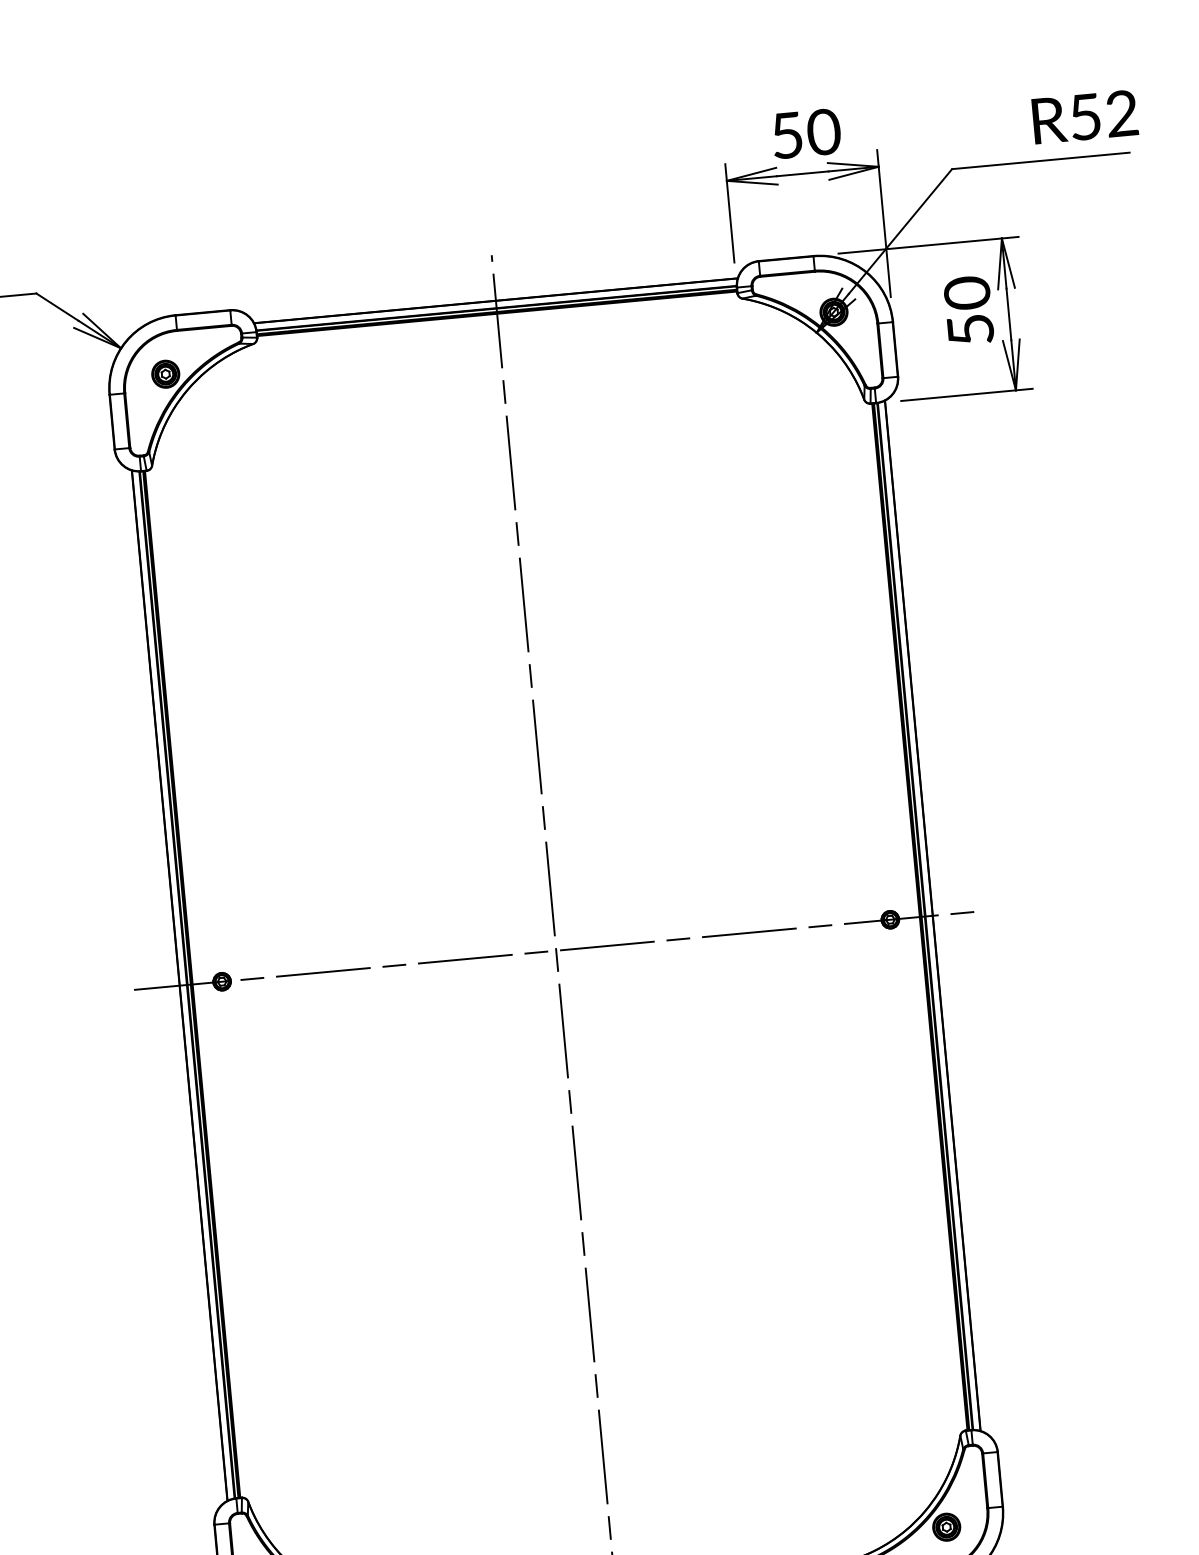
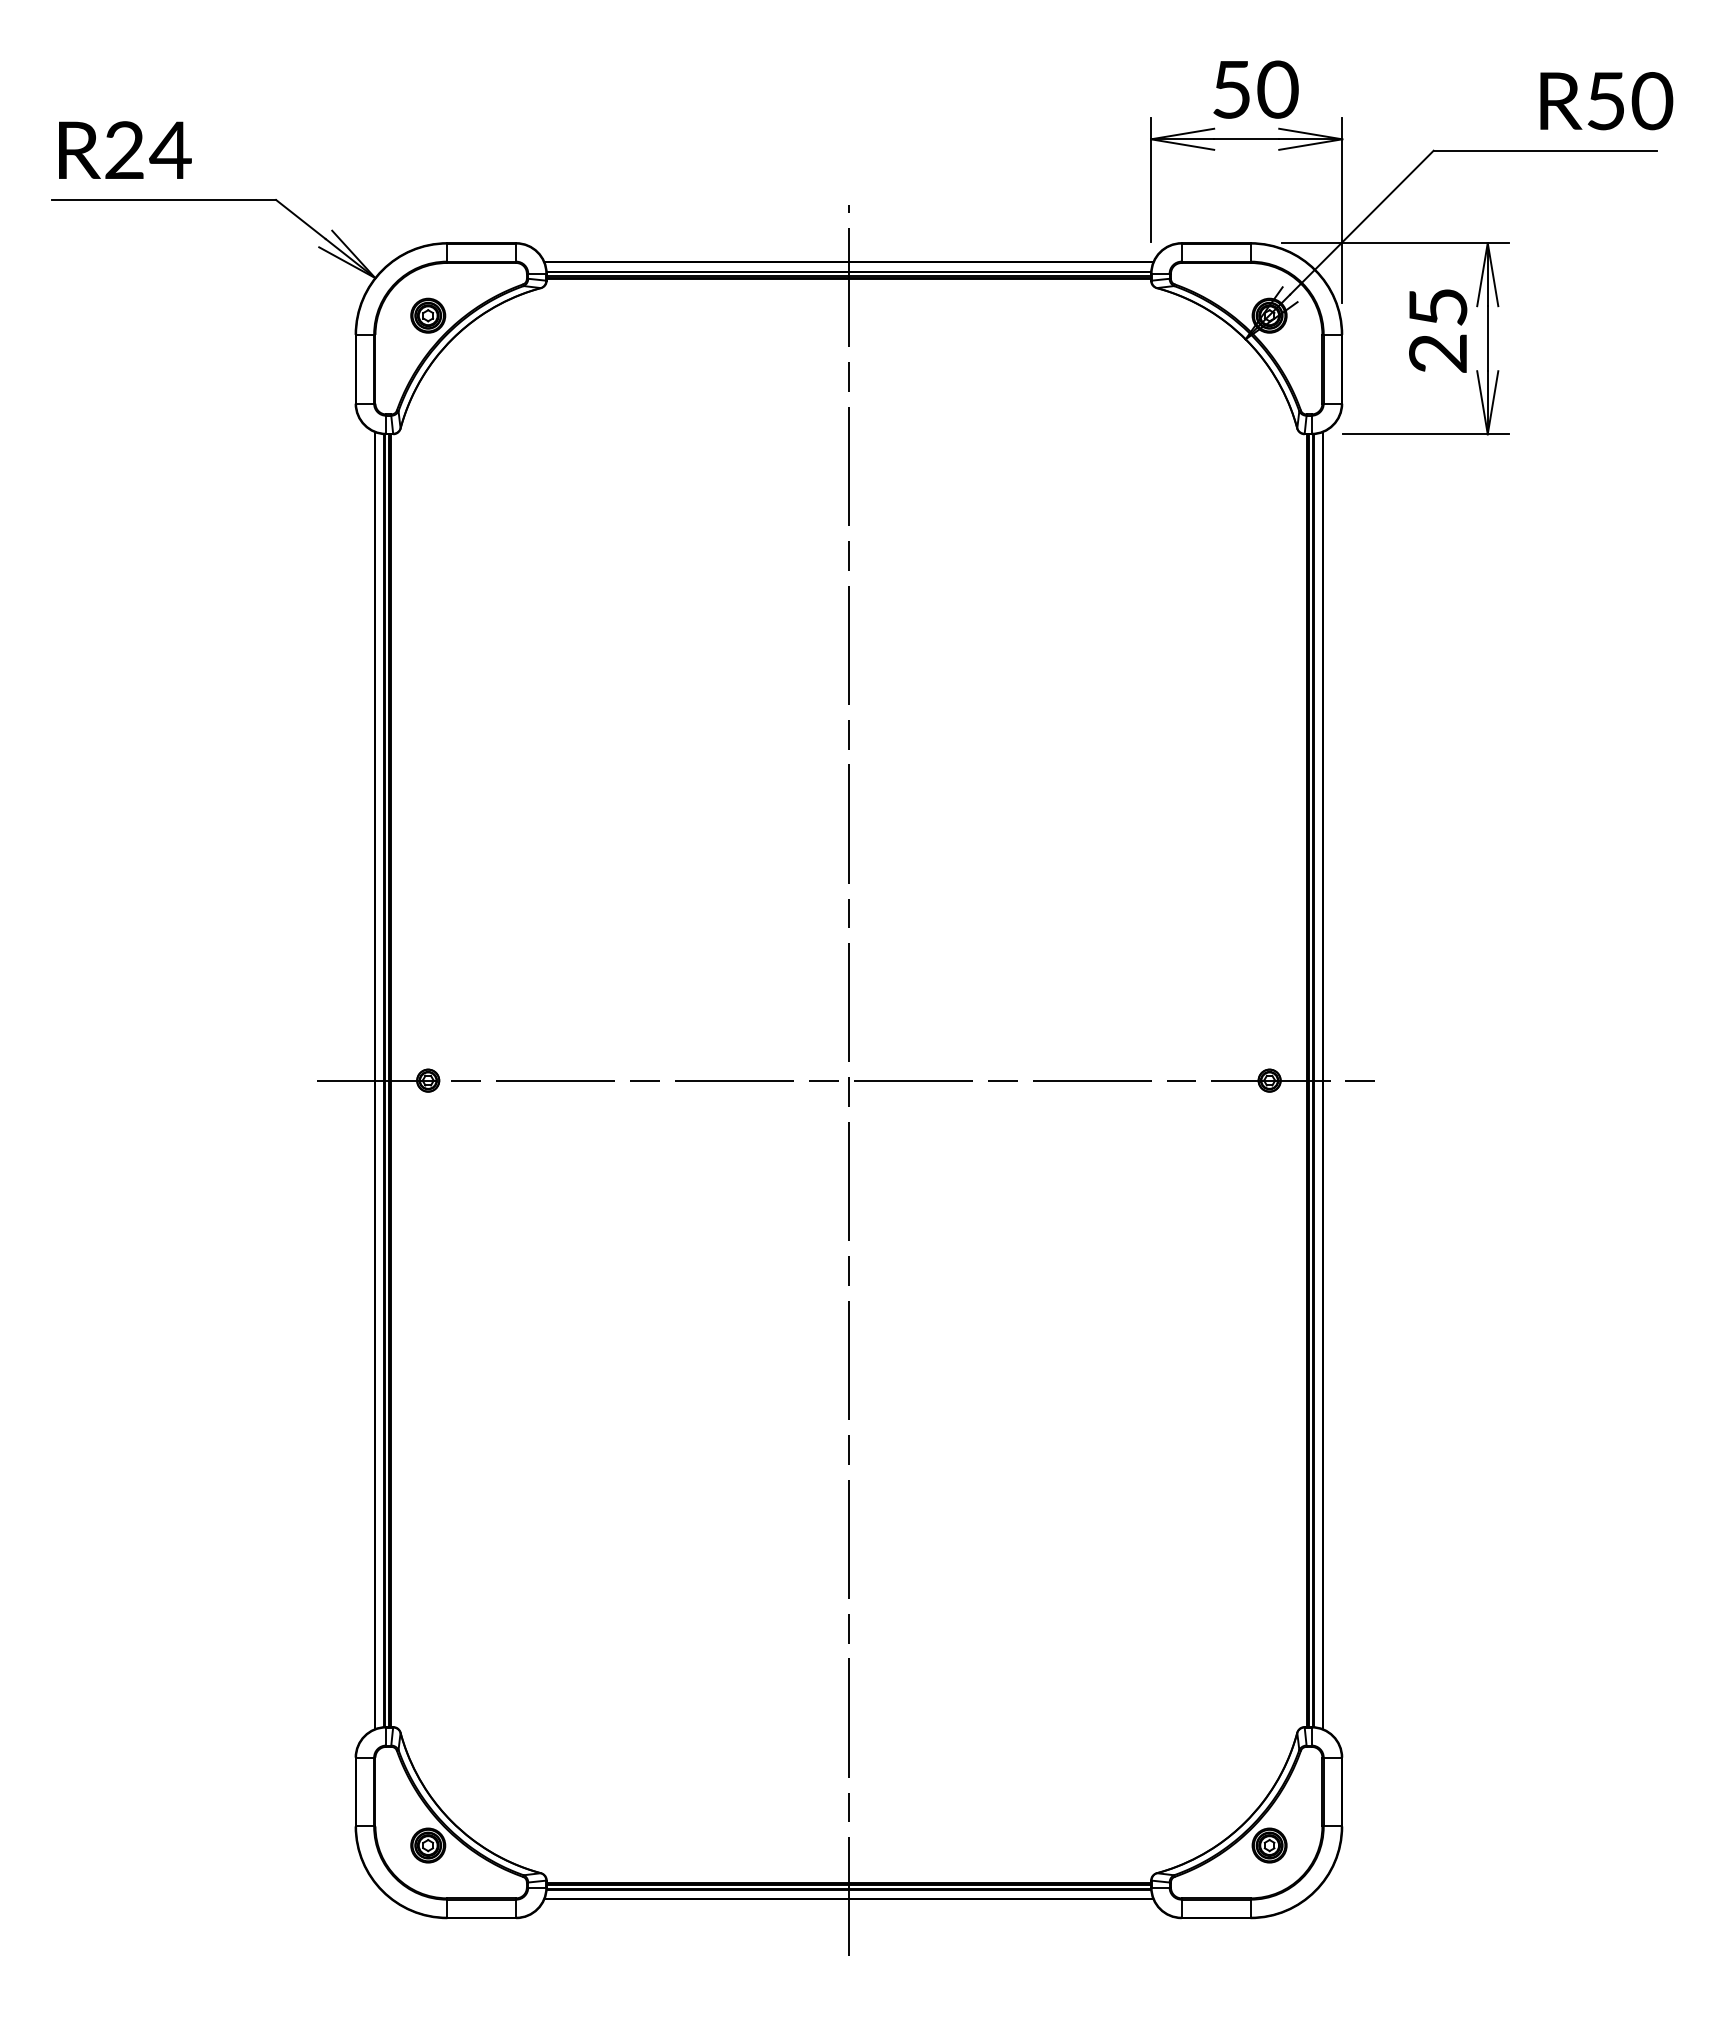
text: (1122, 113) -> (1652, 101), R52 -> R50
text: (969, 310) -> (1438, 329), 50 -> 25

